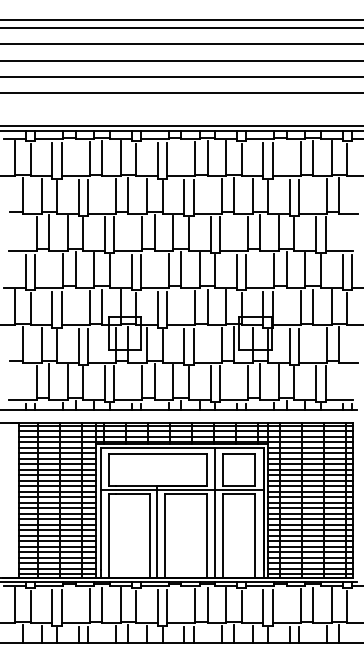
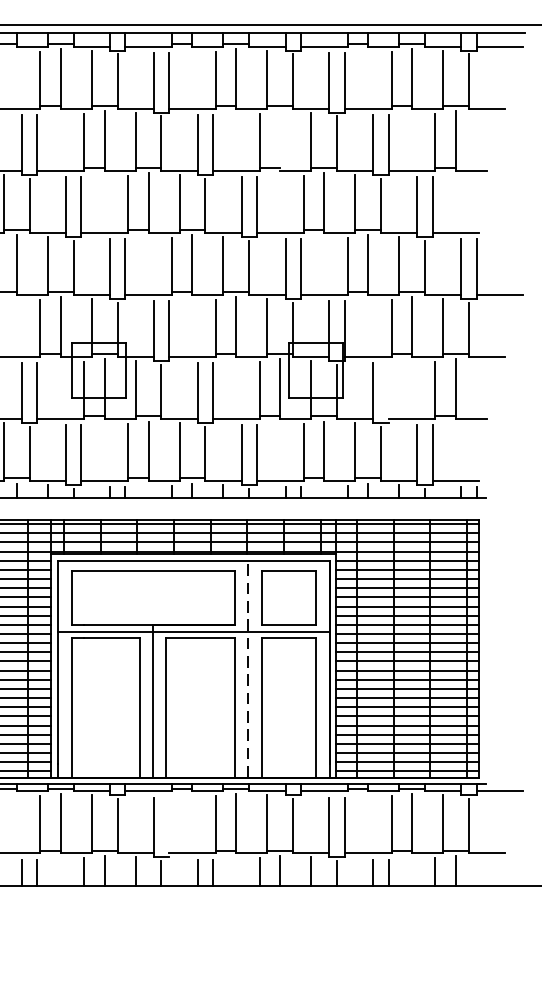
line: (233, 195) -> (279, 140), removed
line: (299, 346) -> (389, 392), removed
line: (214, 512) -> (247, 668), solid -> dashed
line: (167, 607) -> (169, 826), removed

